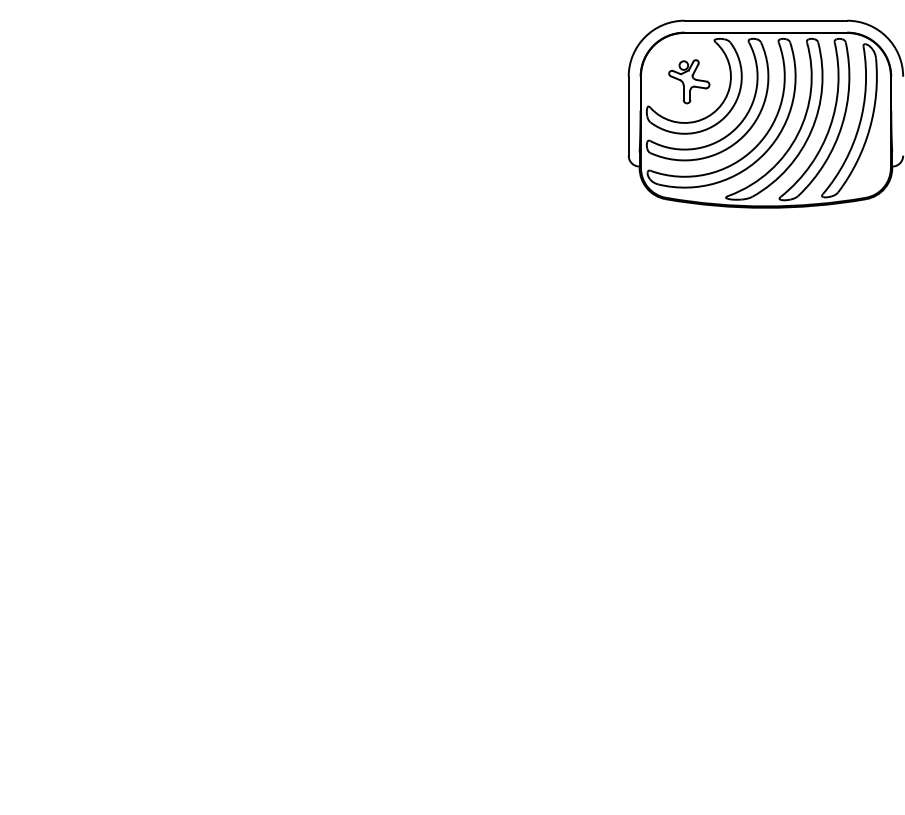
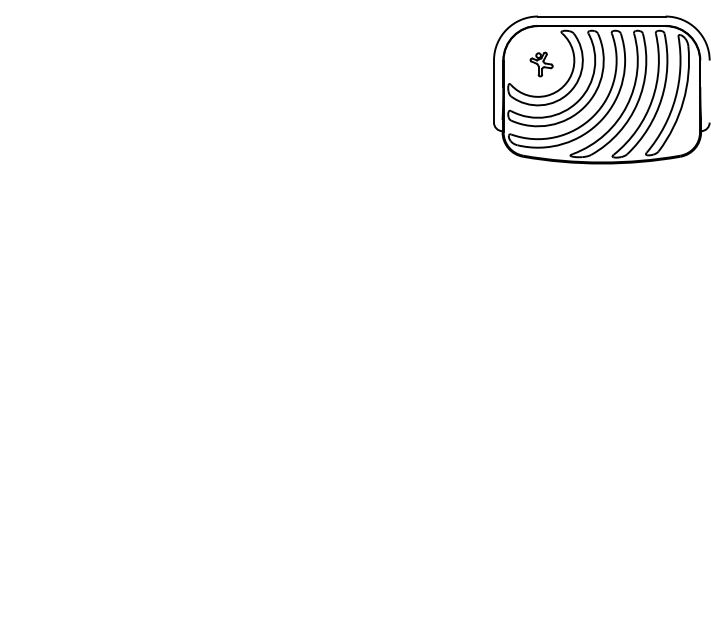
part: (689, 81) -> (541, 64), size x0.7

